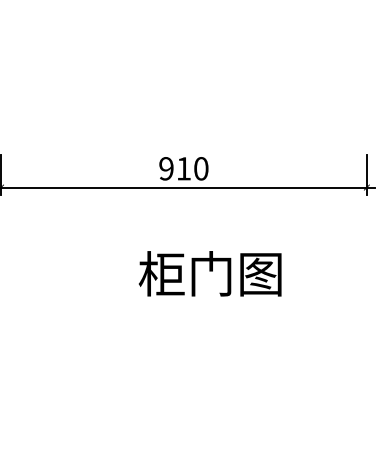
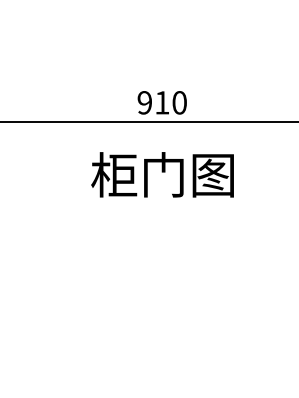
text: (209, 273) -> (161, 174), moved

